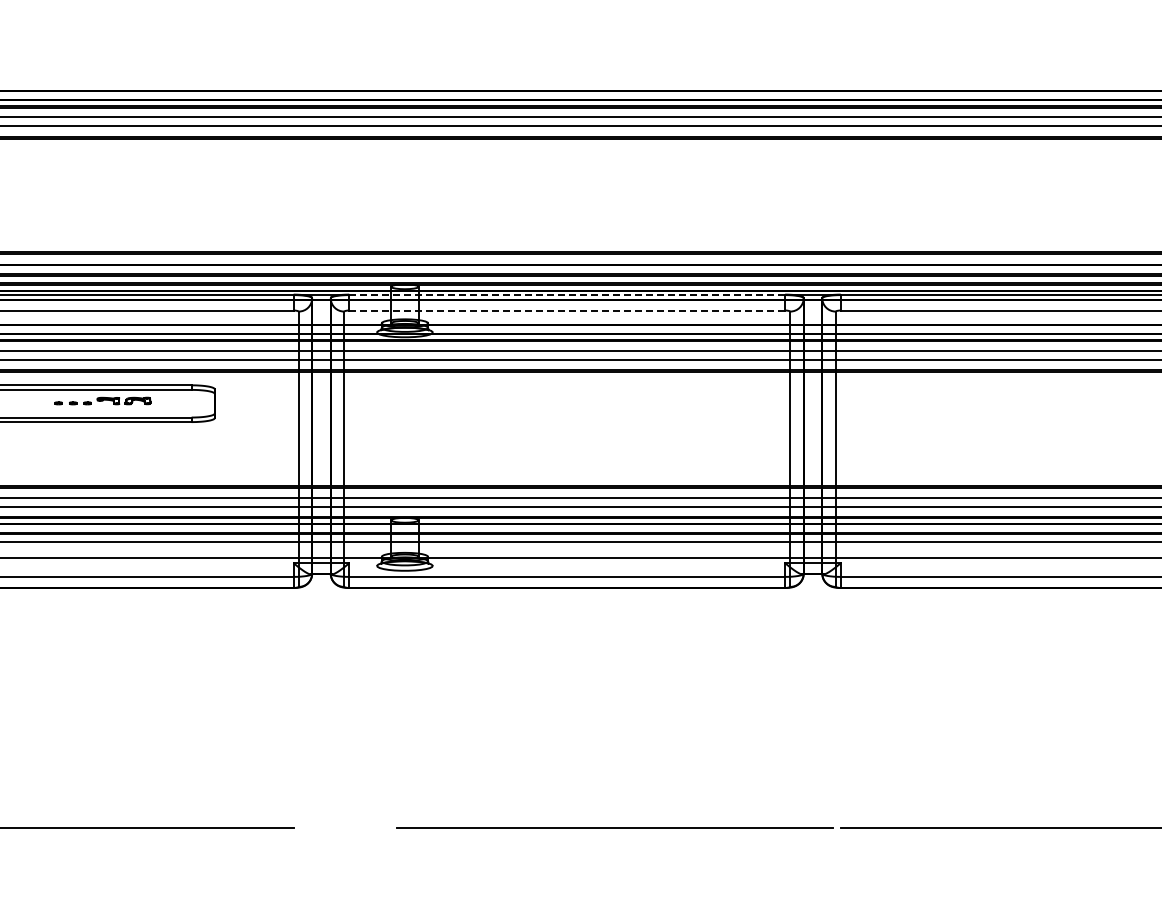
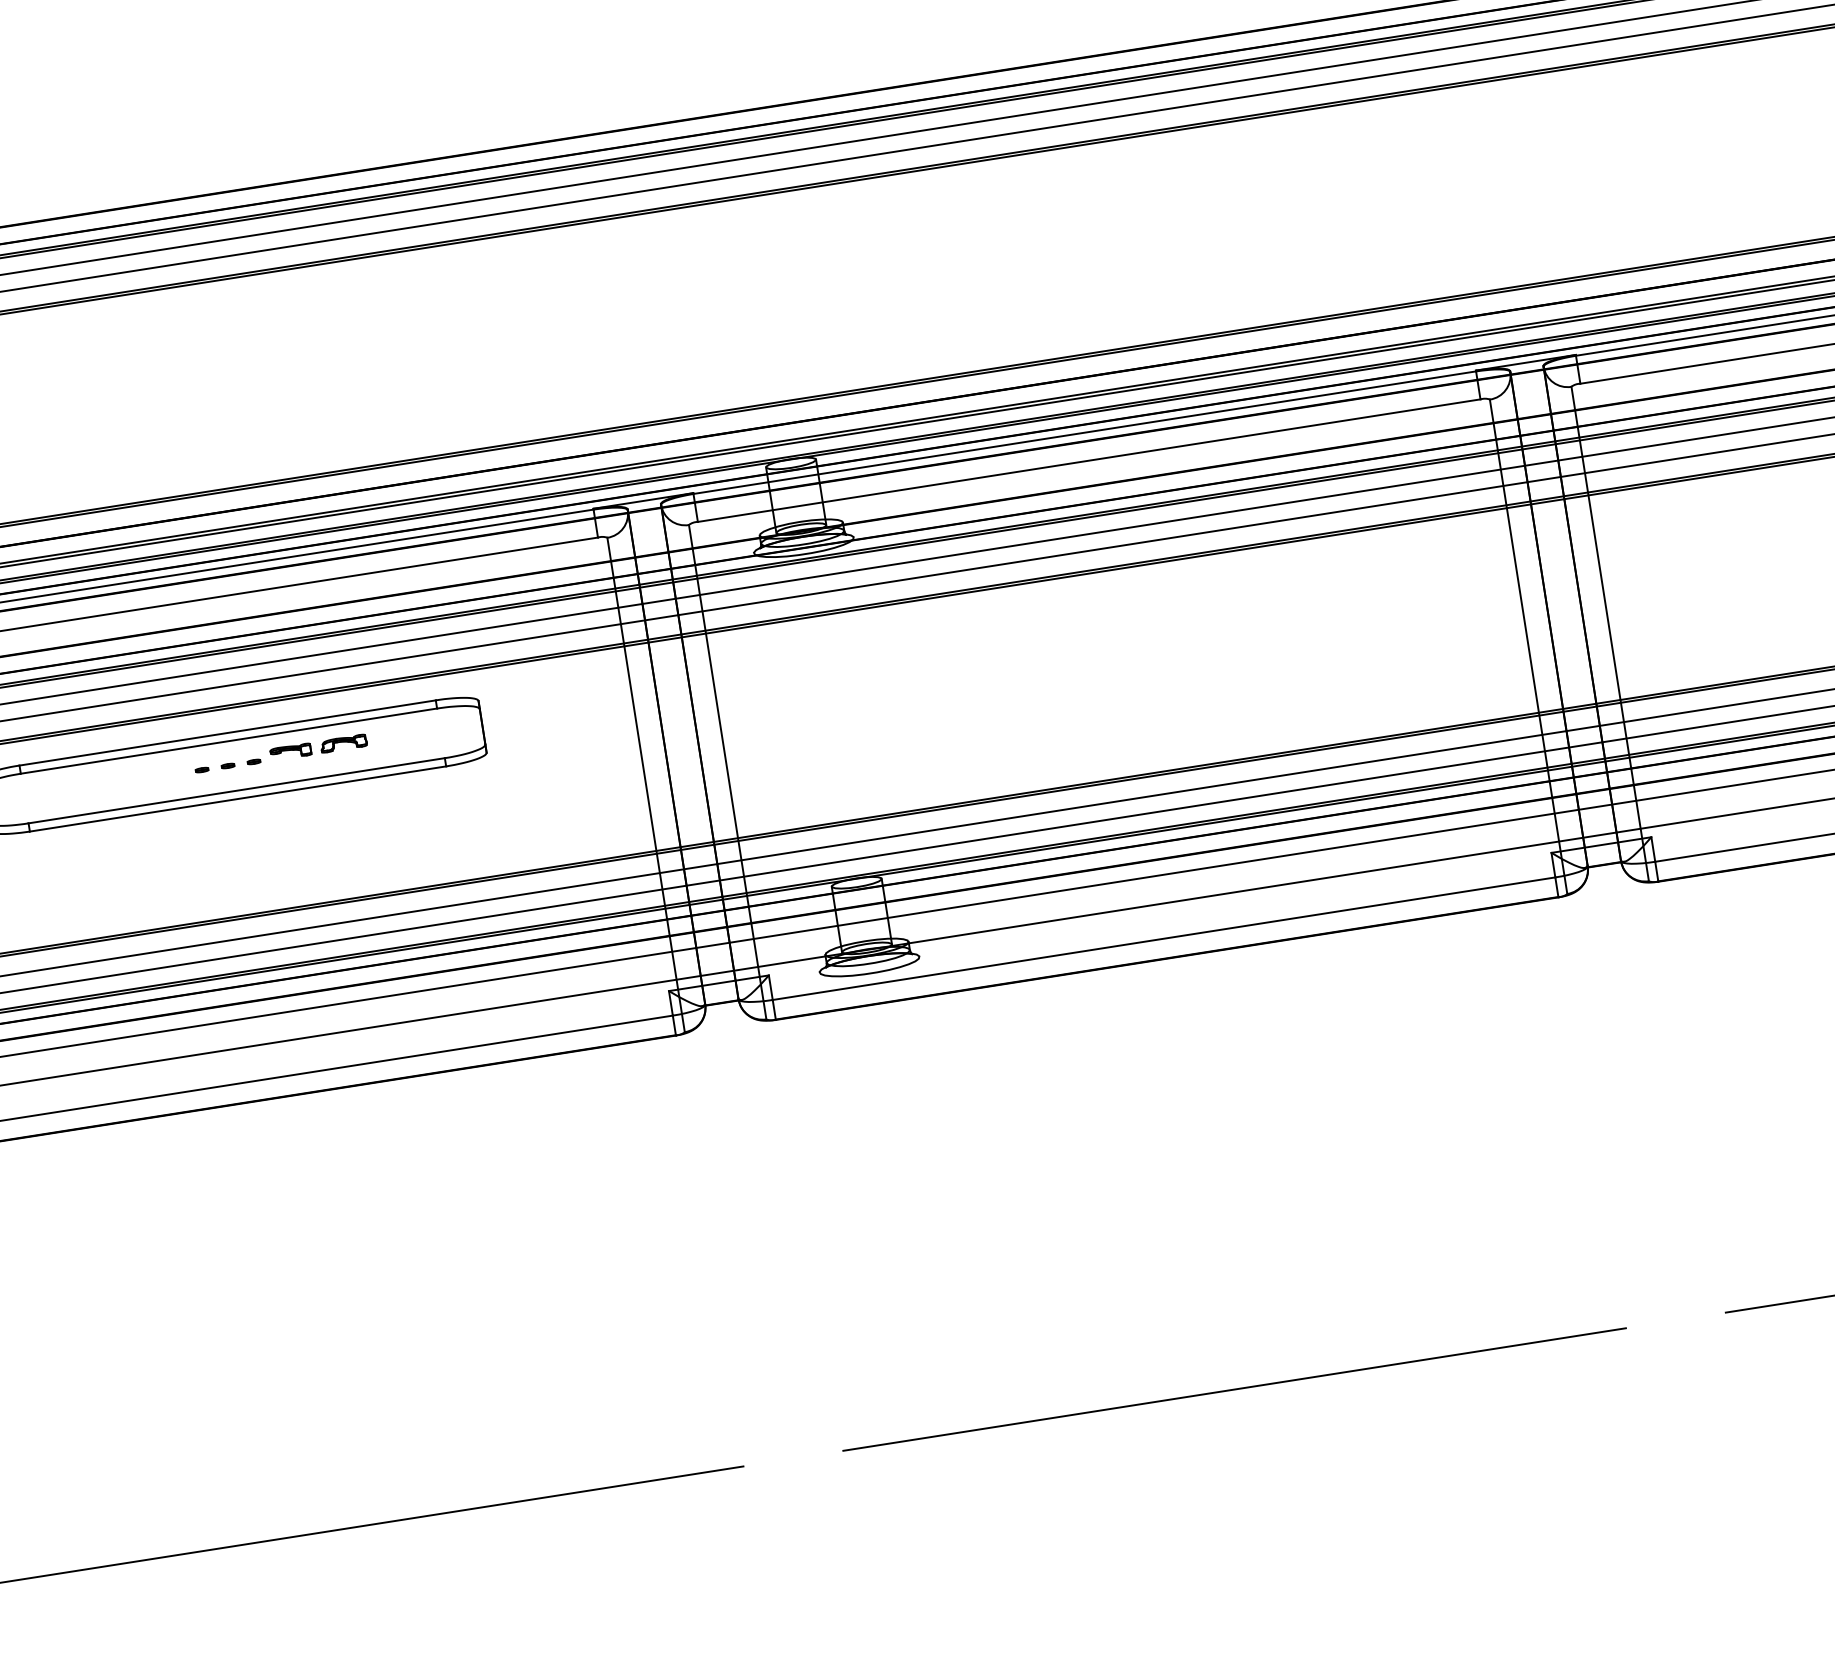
line: (567, 295) -> (1085, 433), dashed -> solid
line: (567, 310) -> (1089, 460), dashed -> solid
line: (614, 827) -> (1233, 1388), moved

